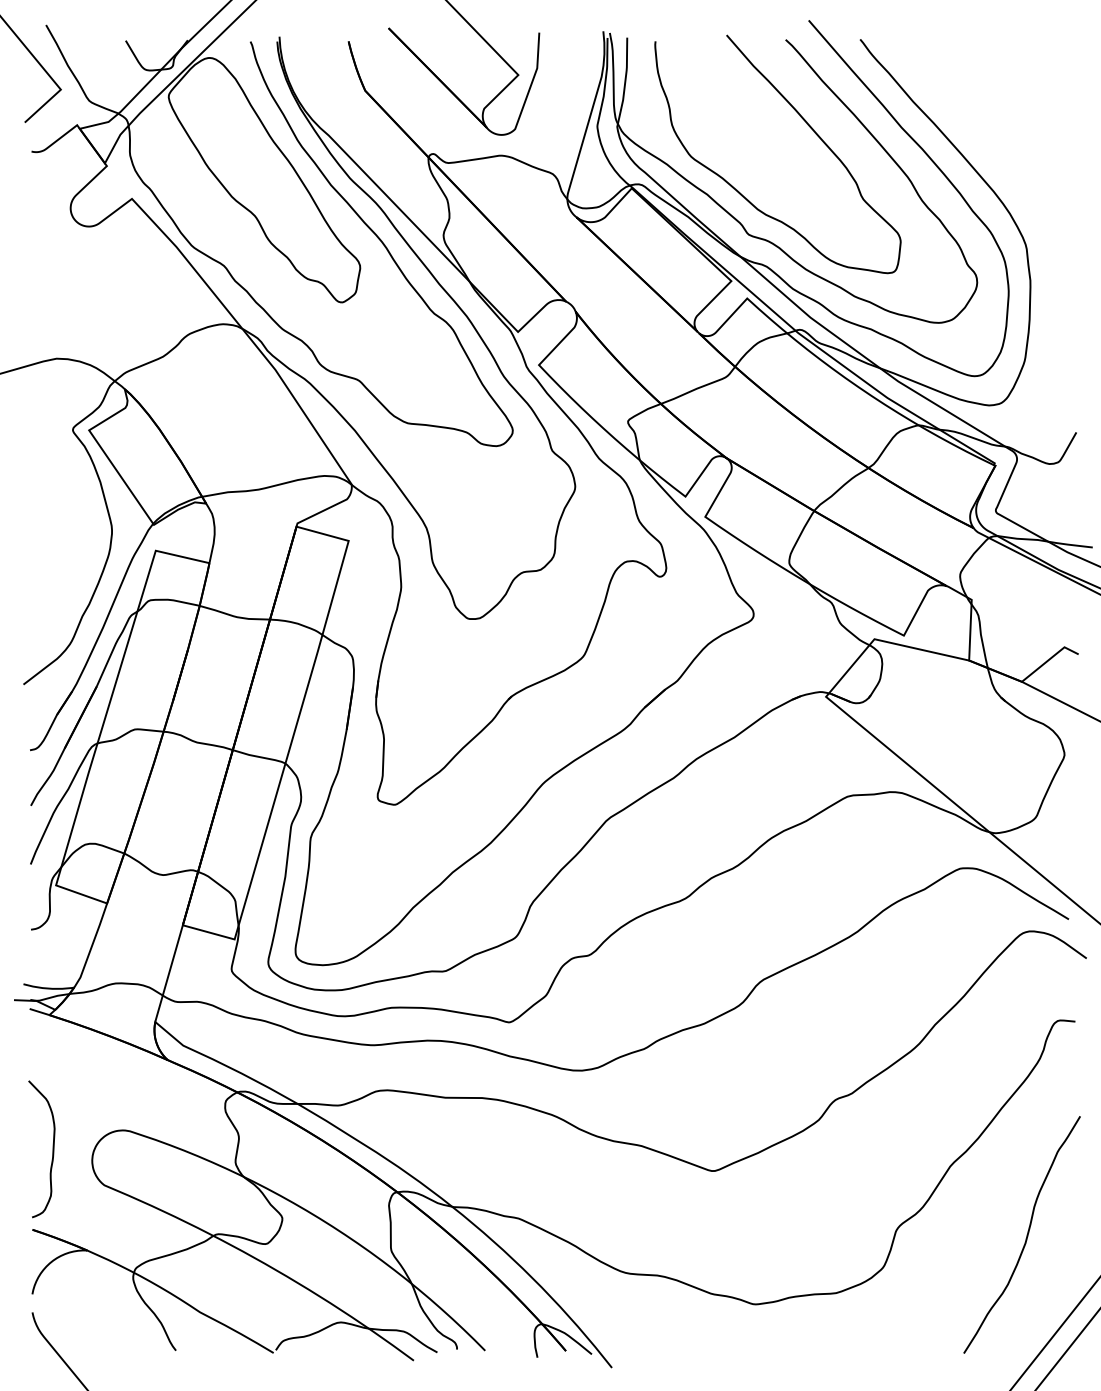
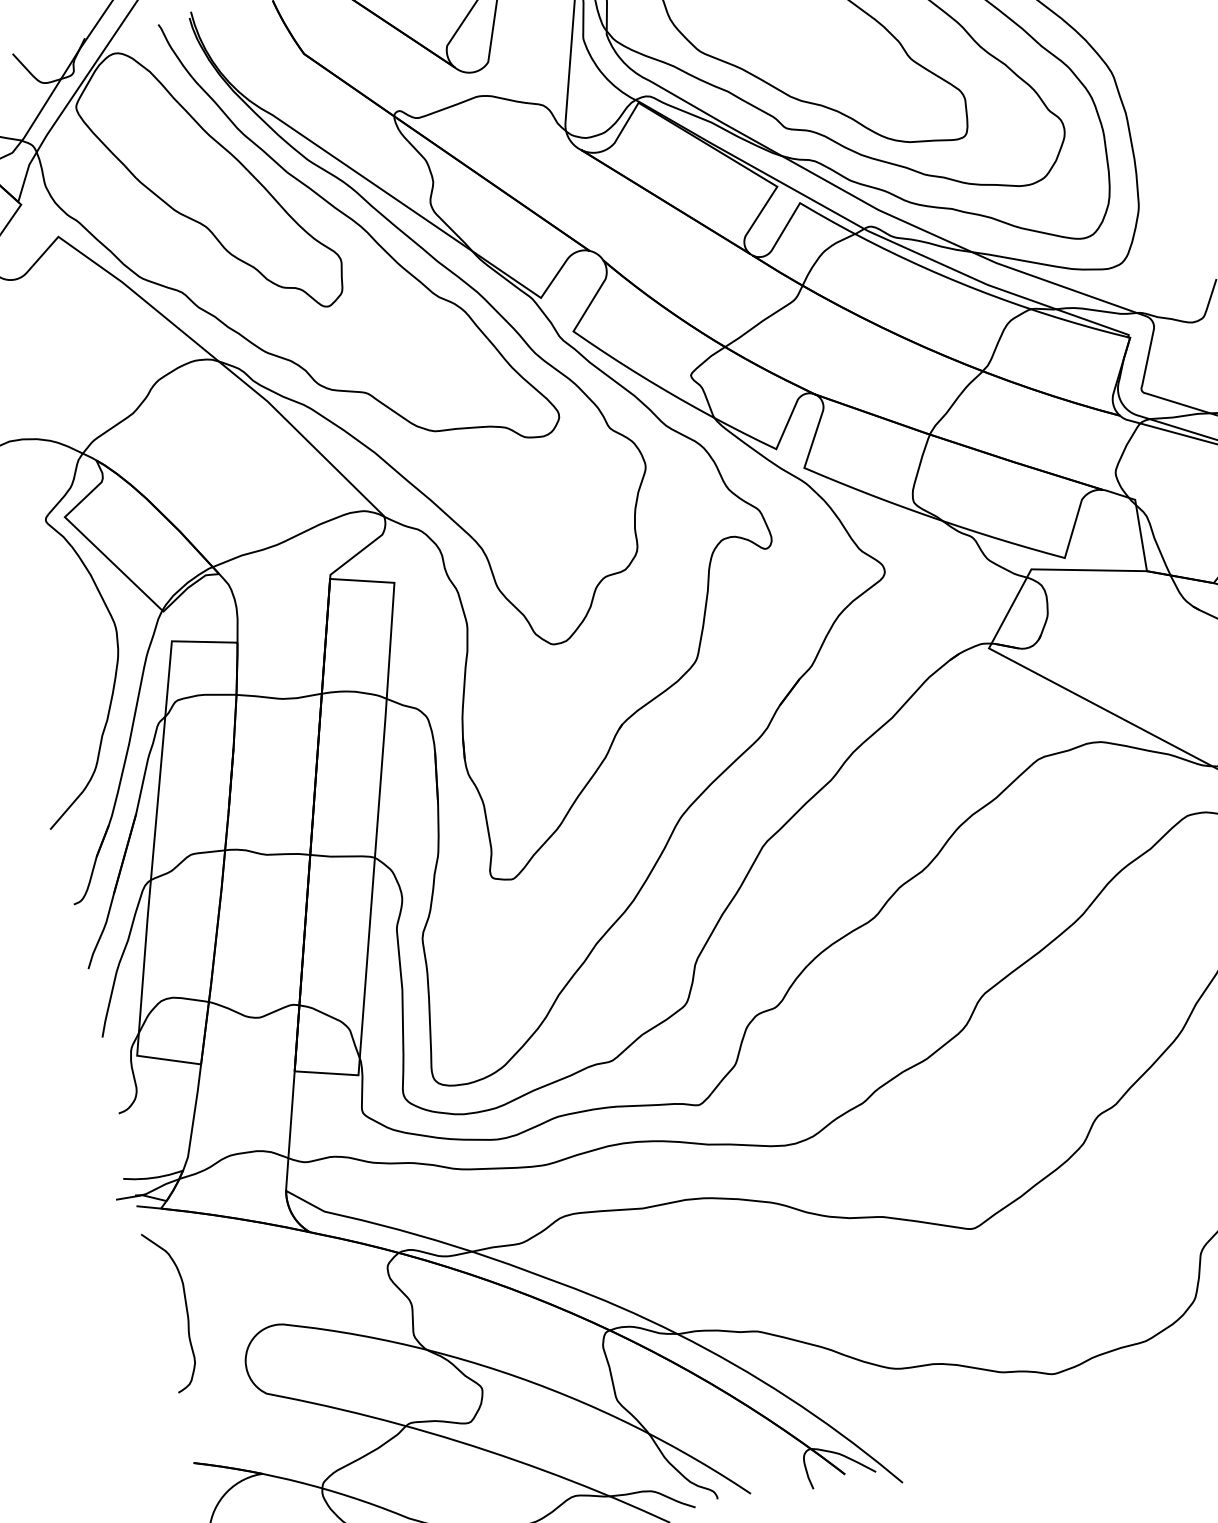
curve: (52, 1149) -> (185, 1308), moved

